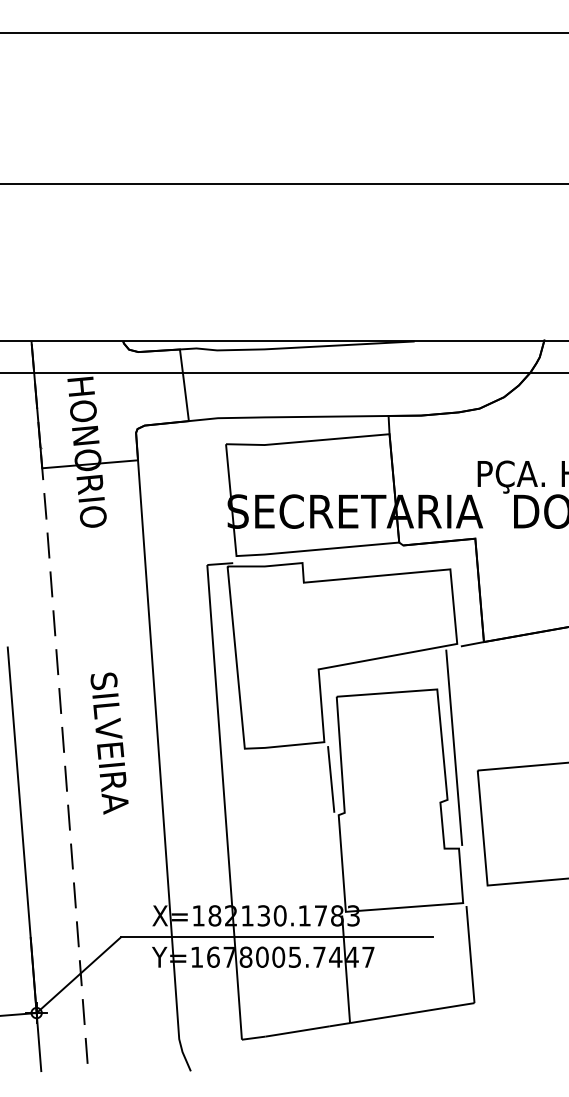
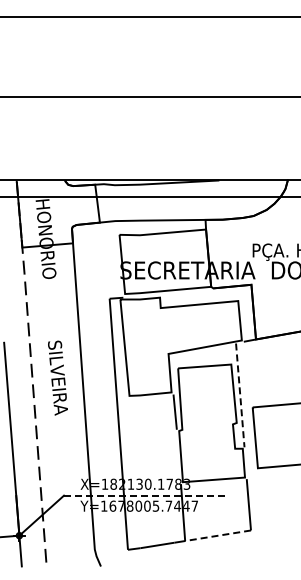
text: (108, 742) -> (57, 377), moved
line: (454, 747) -> (240, 395), solid -> dashed
line: (278, 937) -> (147, 495), solid -> dashed
line: (411, 1012) -> (217, 535), solid -> dashed

